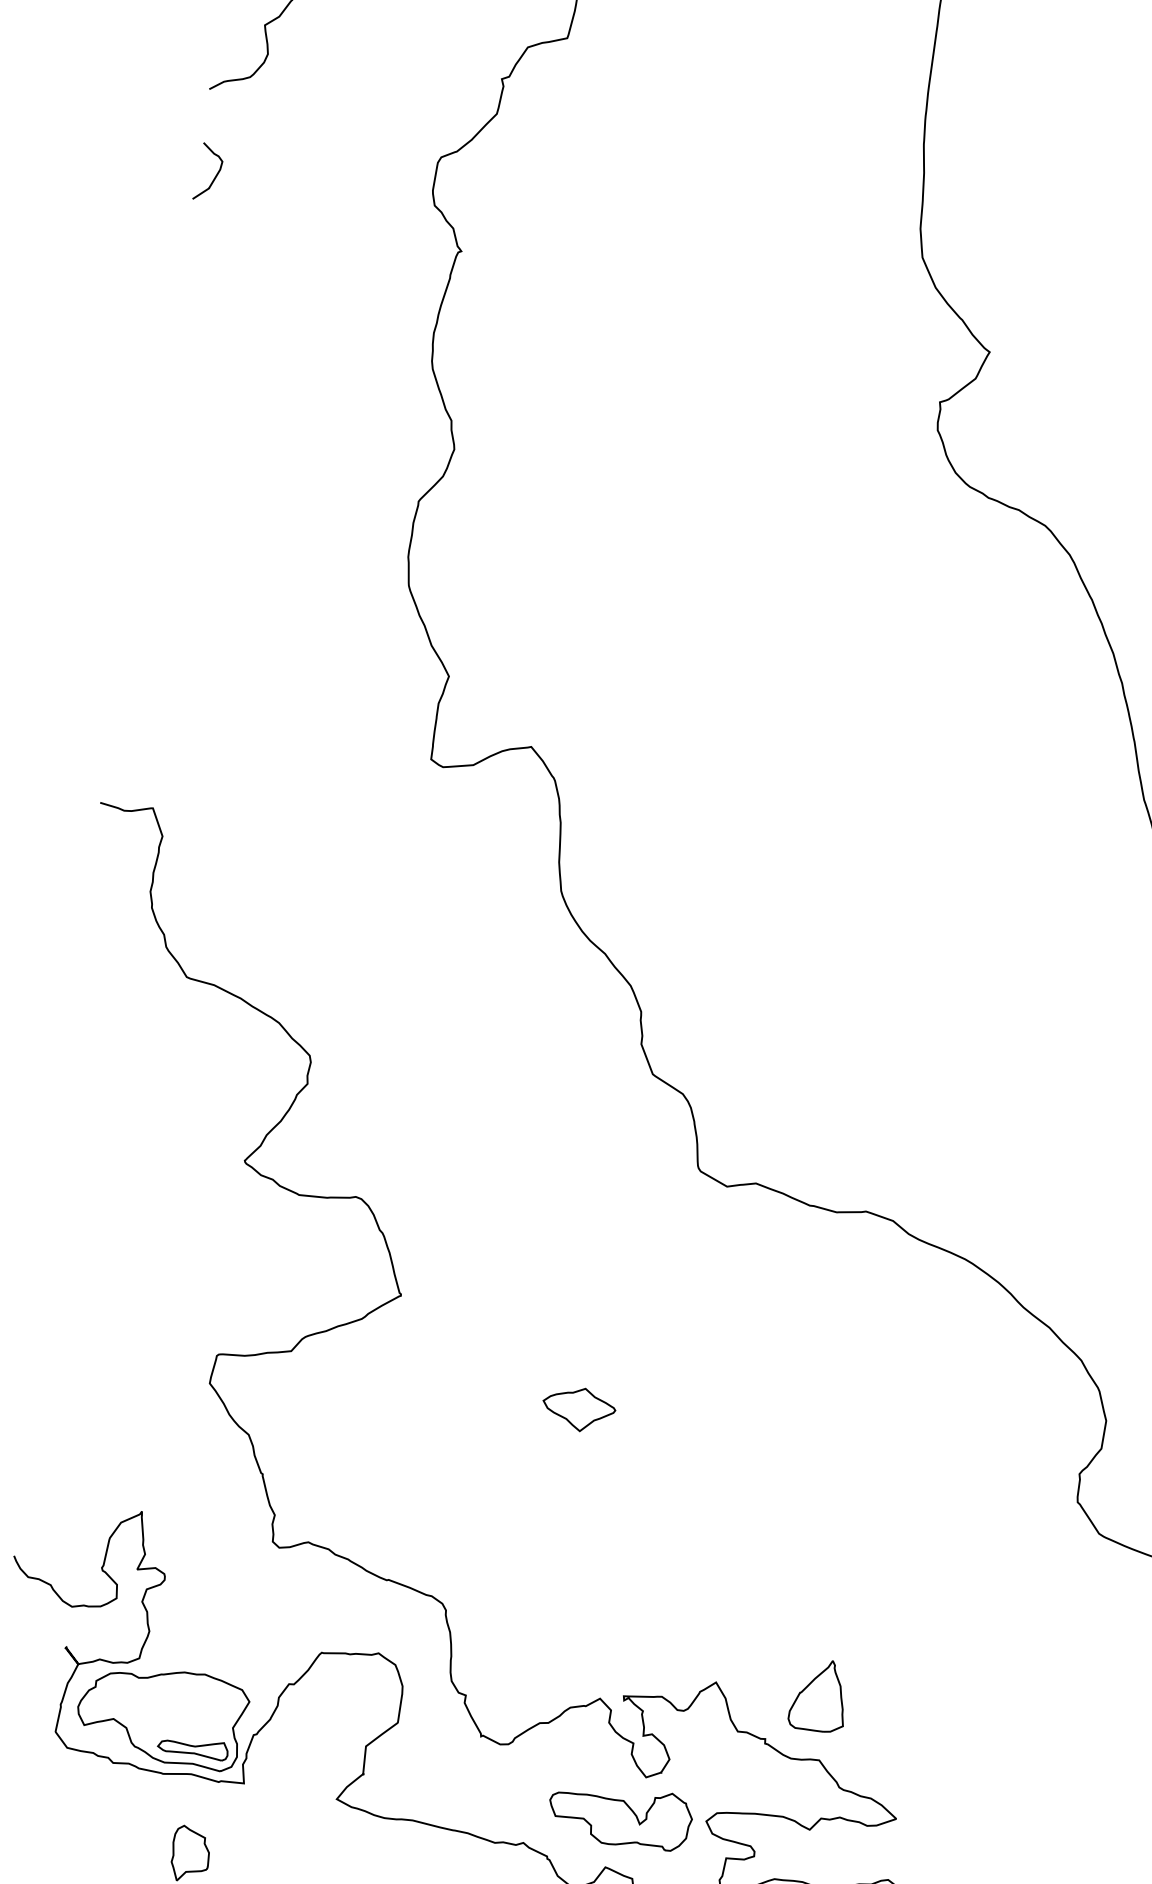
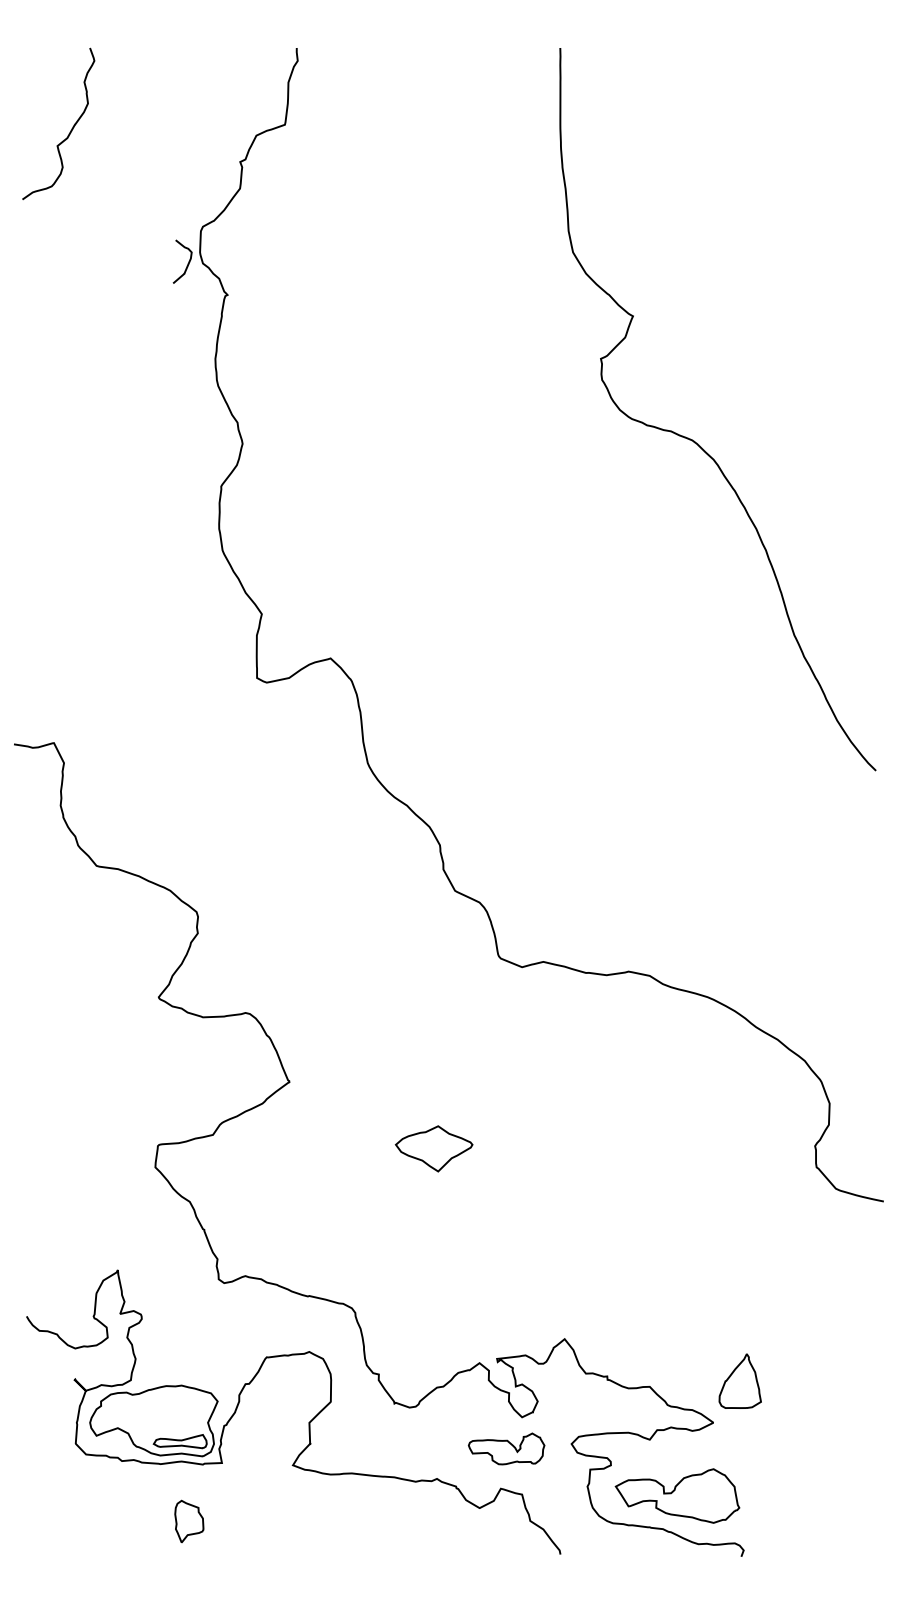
curve: (214, 175) -> (187, 263), moved
part: (578, 1409) -> (433, 1149), size x1.4
part: (818, 1694) -> (739, 1380), moved
part: (620, 1815) -> (506, 1448), size x0.7

